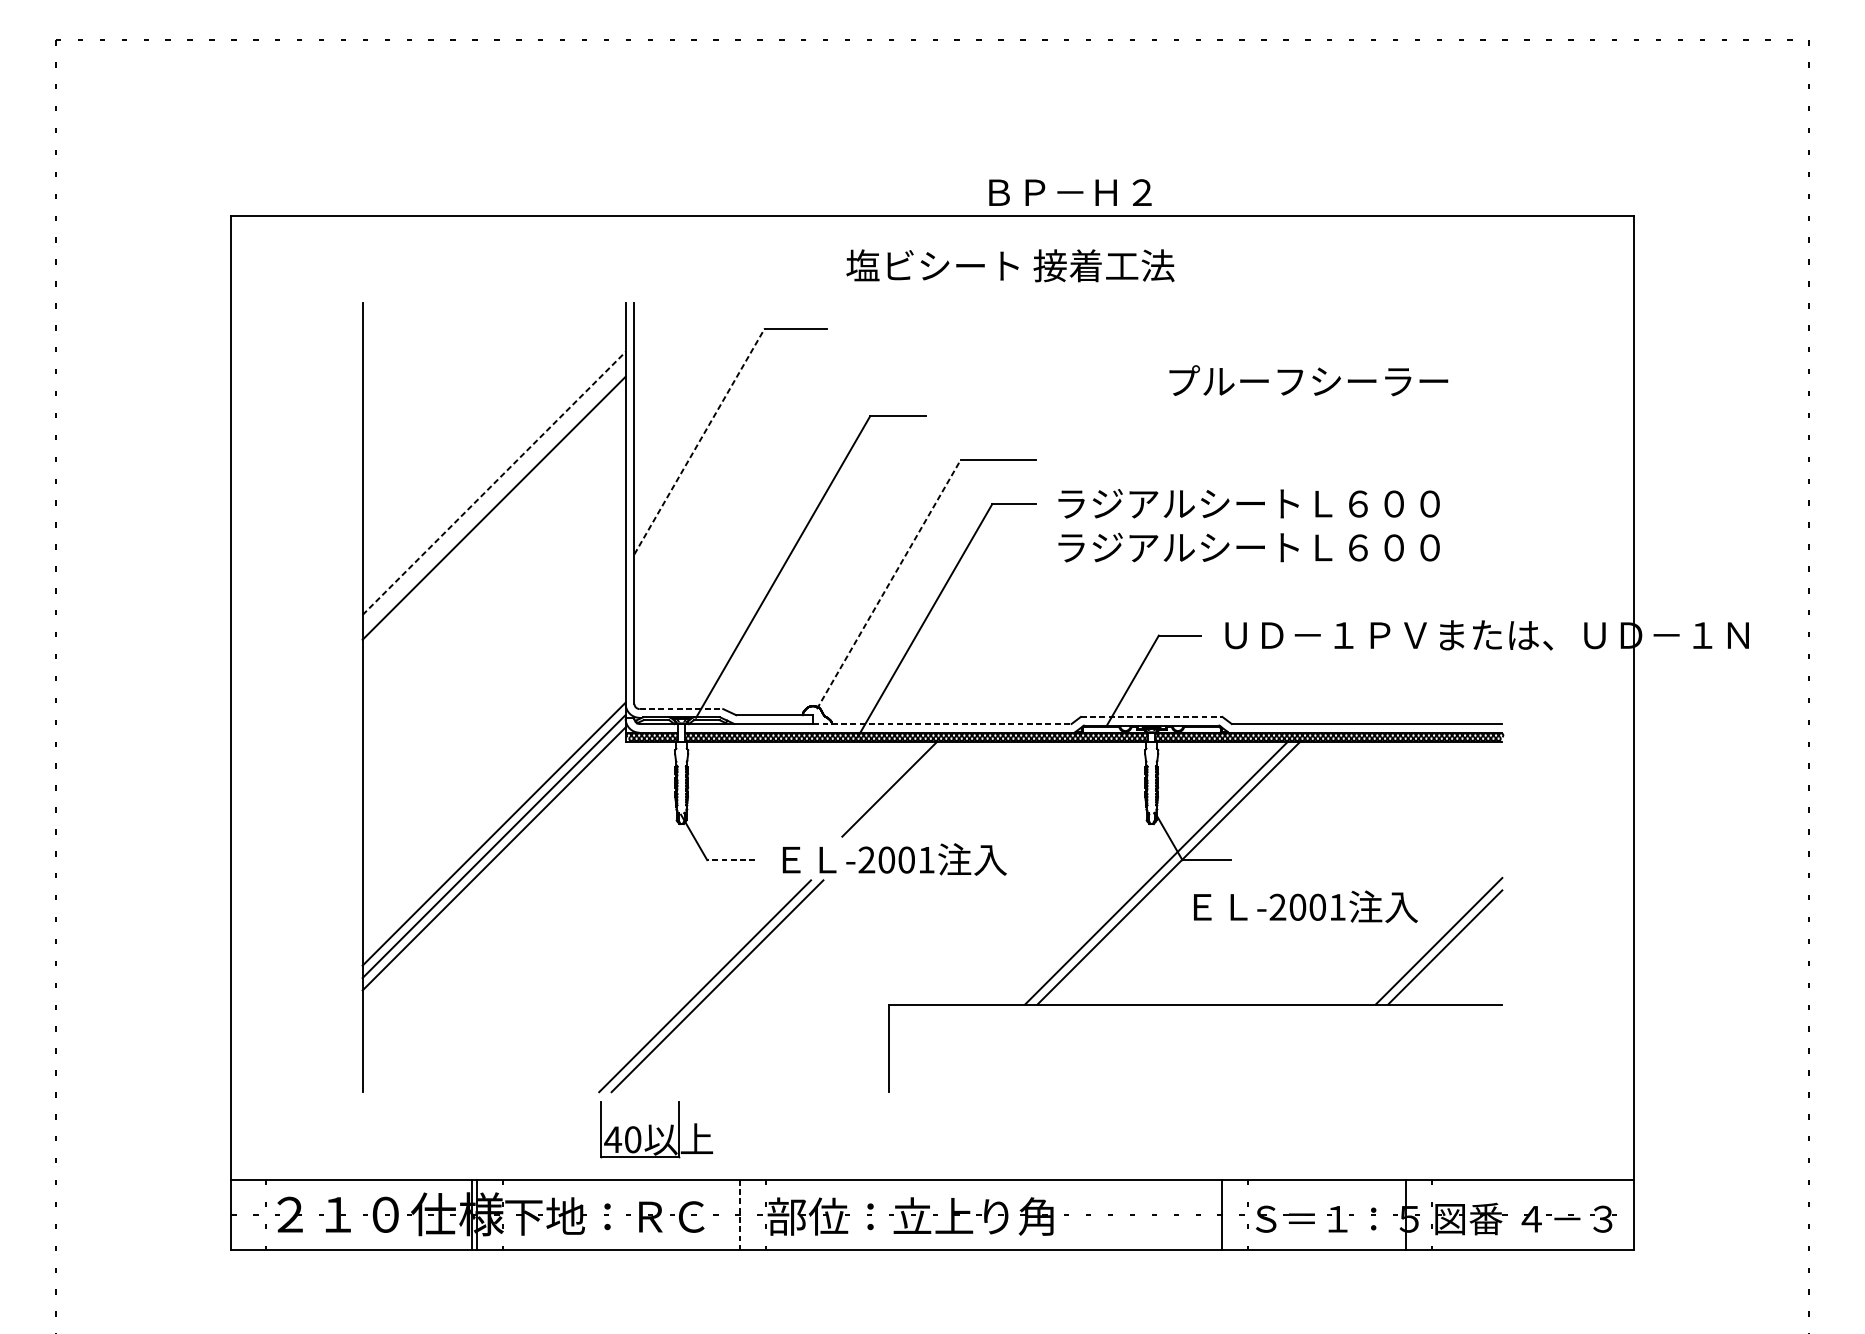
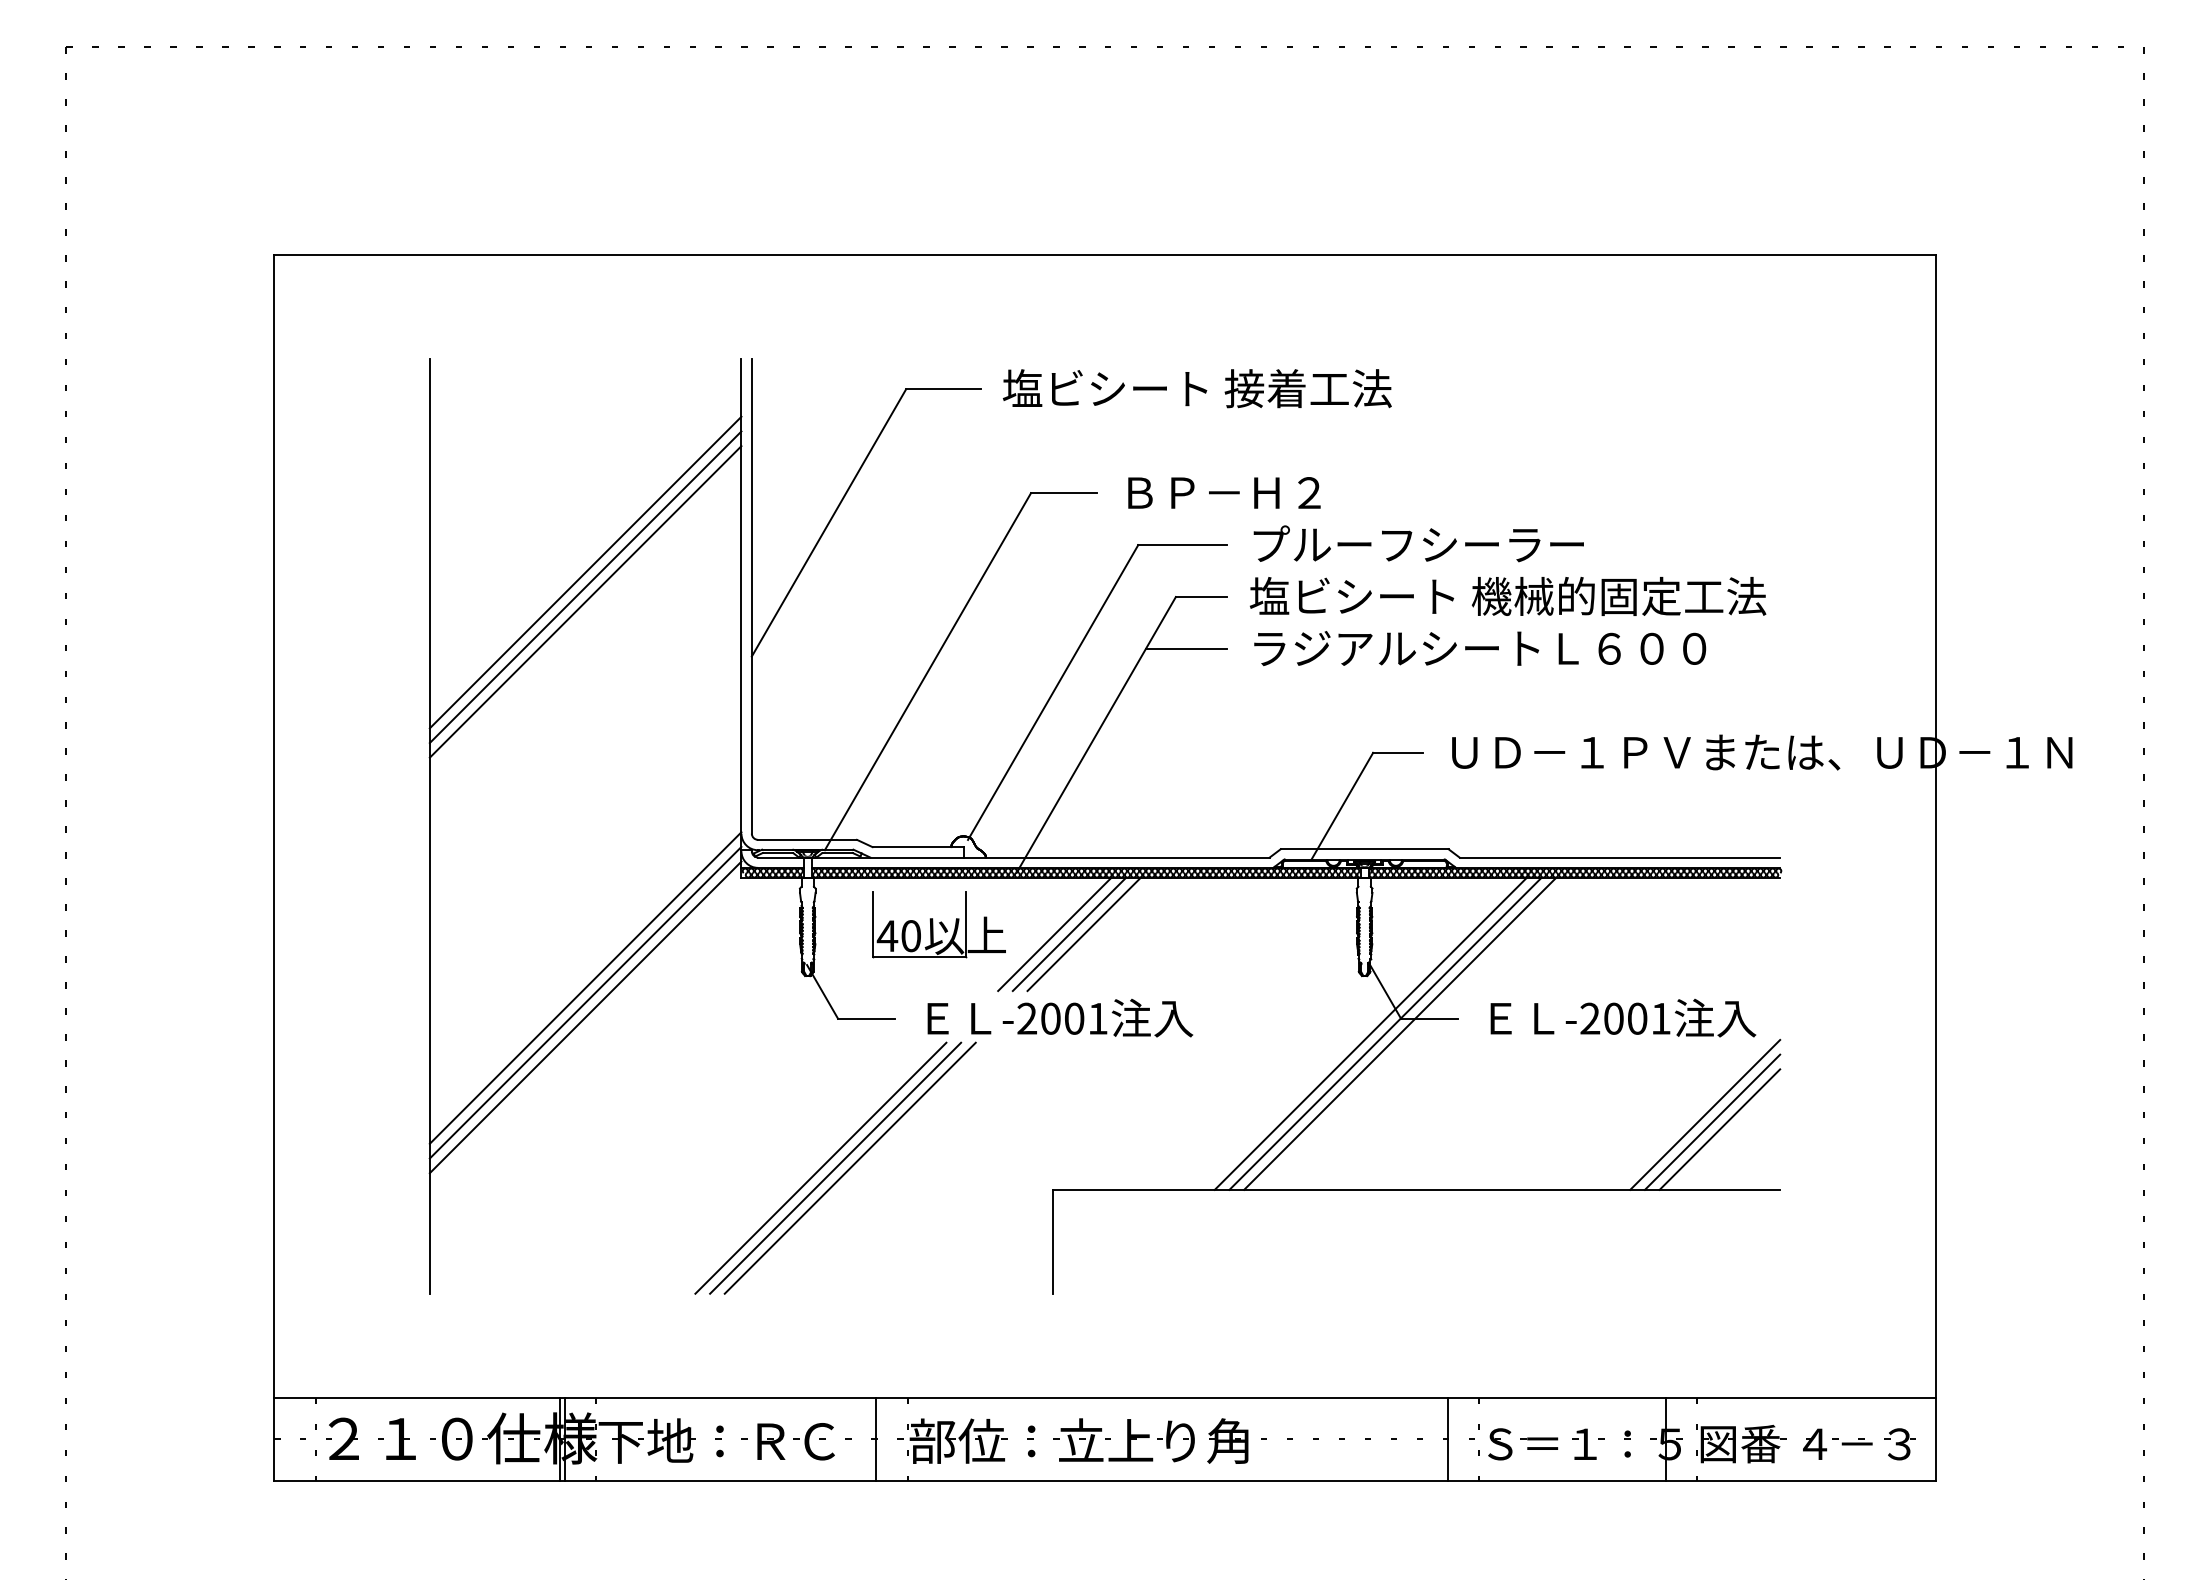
text: (1070, 192) -> (1224, 492), moved
text: (1009, 265) -> (1196, 388), moved
text: (1308, 380) -> (1418, 543), moved
line: (699, 441) -> (829, 522), dashed -> solid
line: (494, 483) -> (585, 572), dashed -> solid
line: (494, 496) -> (585, 587), added
text: (1272, 502) -> (1507, 595), ラジアルシートＬ６００ -> 塩ビシート 機械的固定工法
line: (1001, 547) -> (1186, 648), added
line: (889, 584) -> (1053, 692), dashed -> solid
line: (682, 708) -> (808, 839), dashed -> solid
line: (1151, 717) -> (1364, 849), dashed -> solid
line: (943, 723) -> (1117, 857), dashed -> solid
line: (901, 788) -> (1068, 934), added
line: (914, 788) -> (1083, 934), added
line: (731, 859) -> (866, 1018), dashed -> solid
line: (1181, 872) -> (1399, 1033), added
text: (1305, 907) -> (1623, 1018), moved
line: (1451, 953) -> (1719, 1129), added
line: (692, 985) -> (820, 1167), added
part: (656, 1129) -> (938, 924), moved
line: (739, 1215) -> (876, 1439), dashed -> solid

